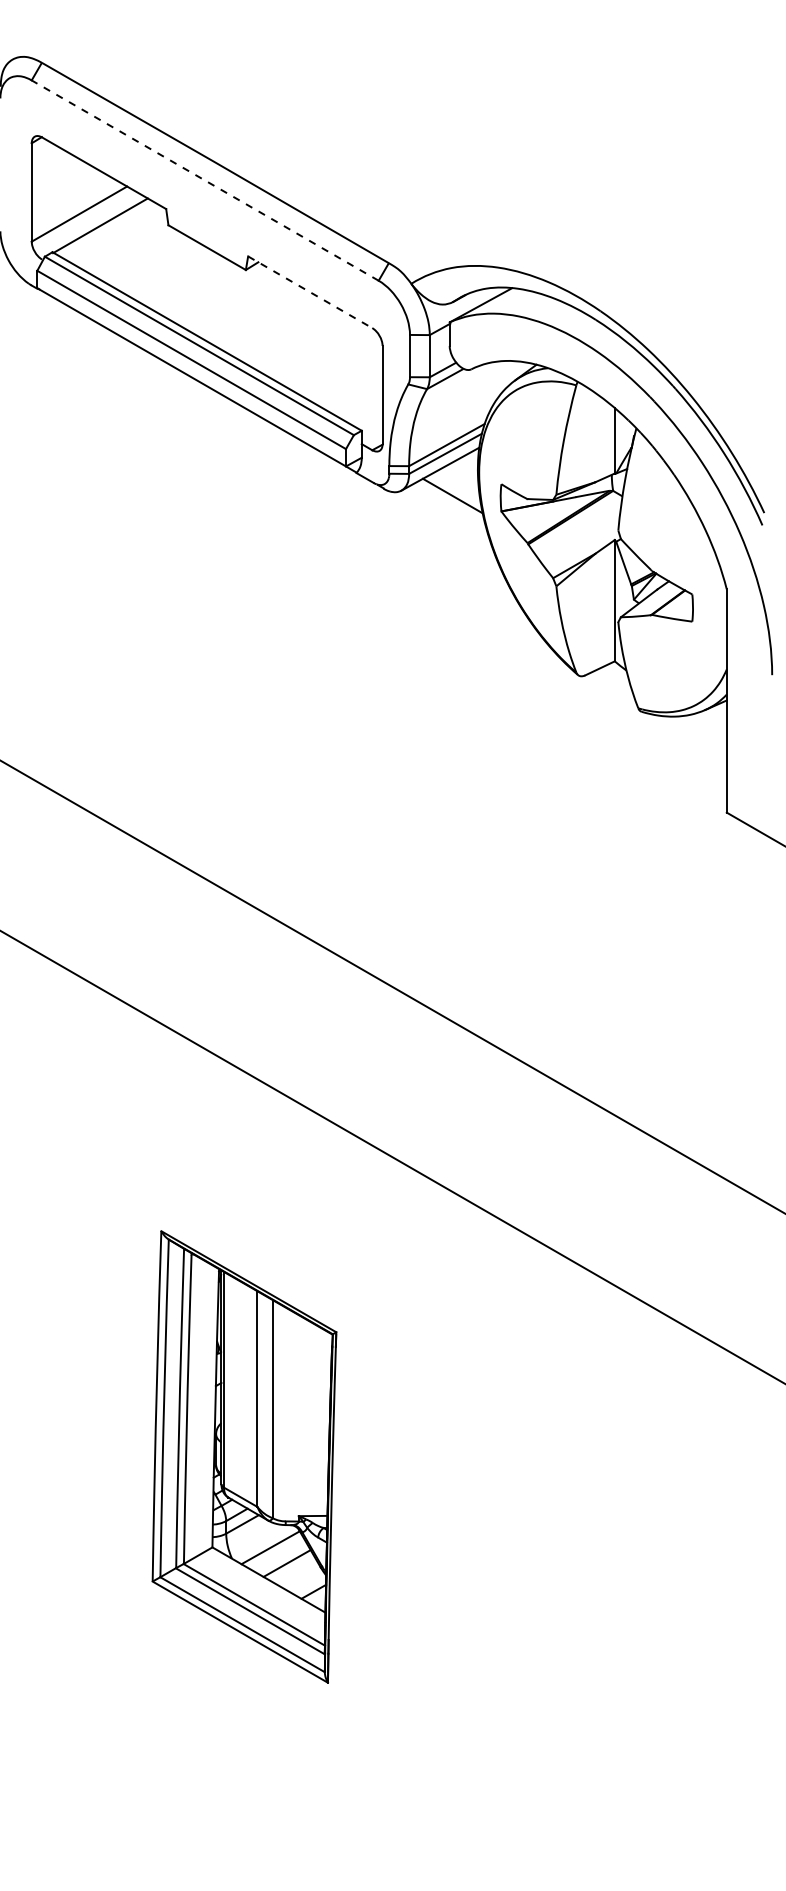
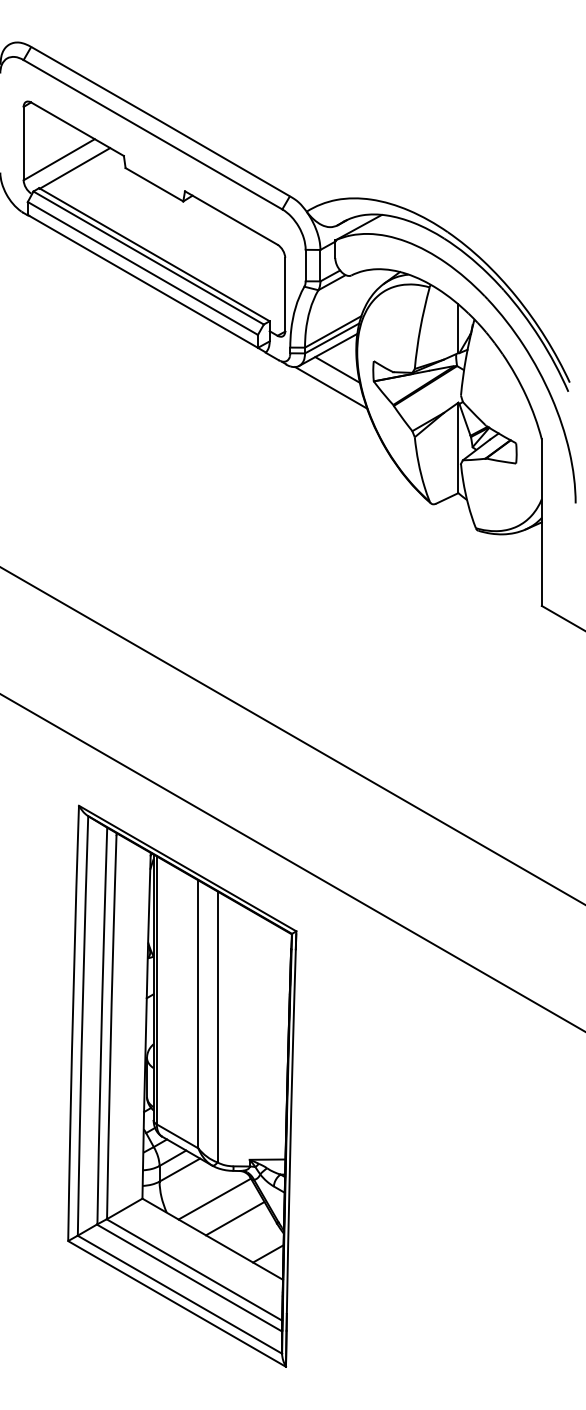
line: (204, 180) -> (152, 134), dashed -> solid
line: (310, 292) -> (231, 218), dashed -> solid
line: (443, 519) -> (330, 387), added
part: (244, 1456) -> (182, 1085), size x1.67

